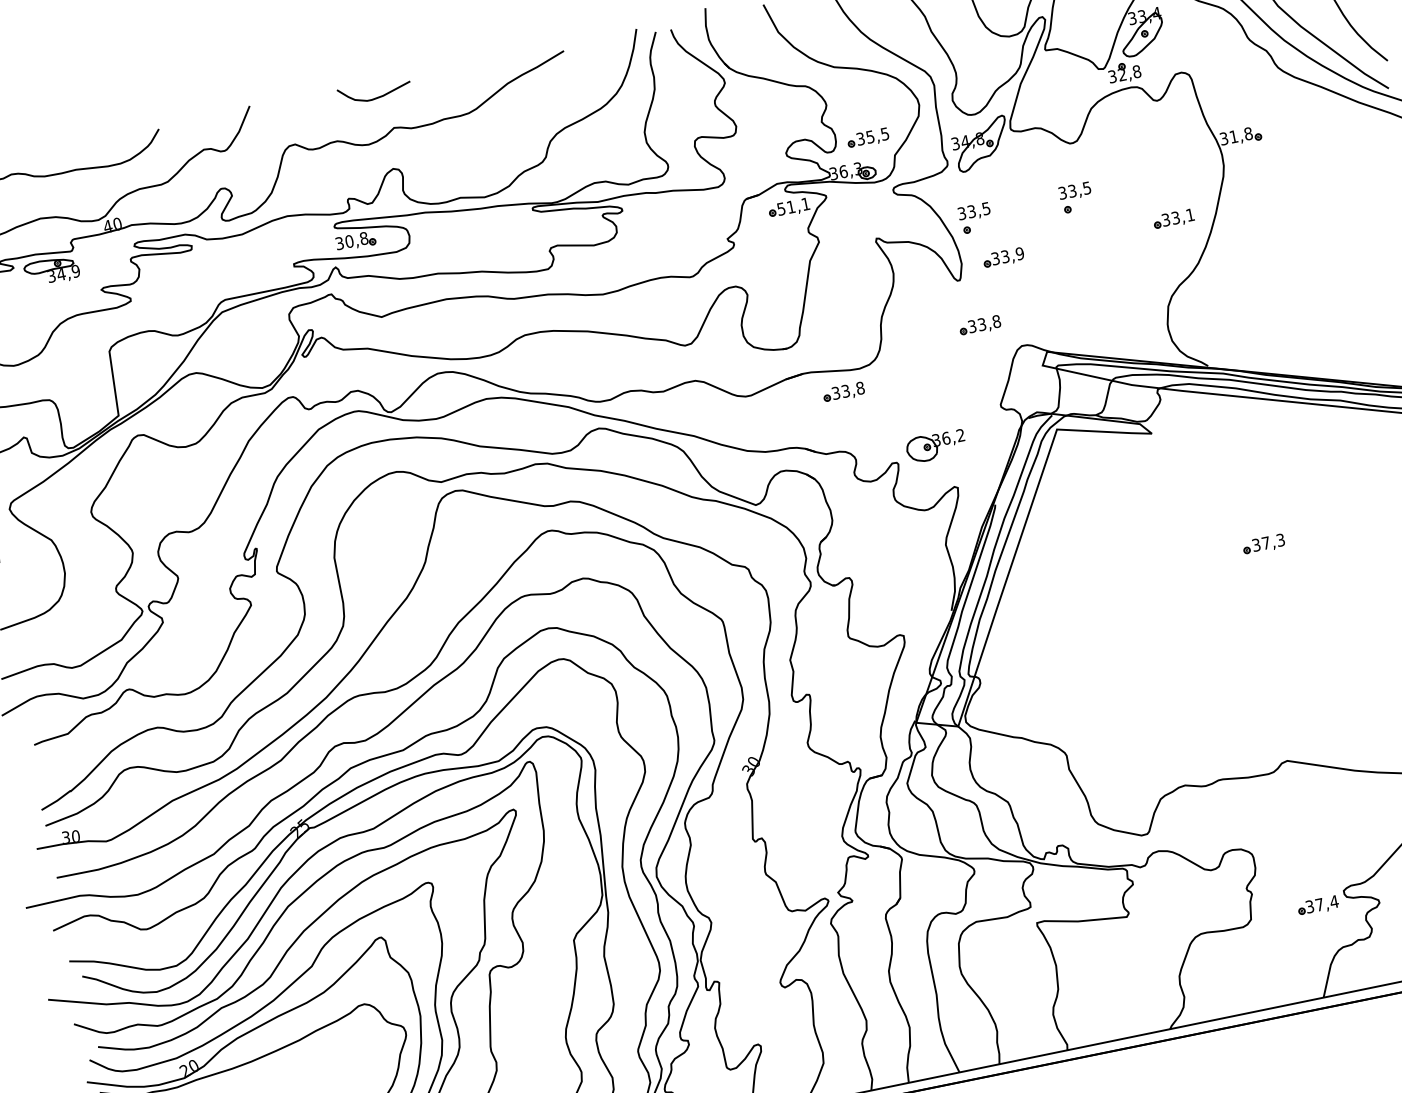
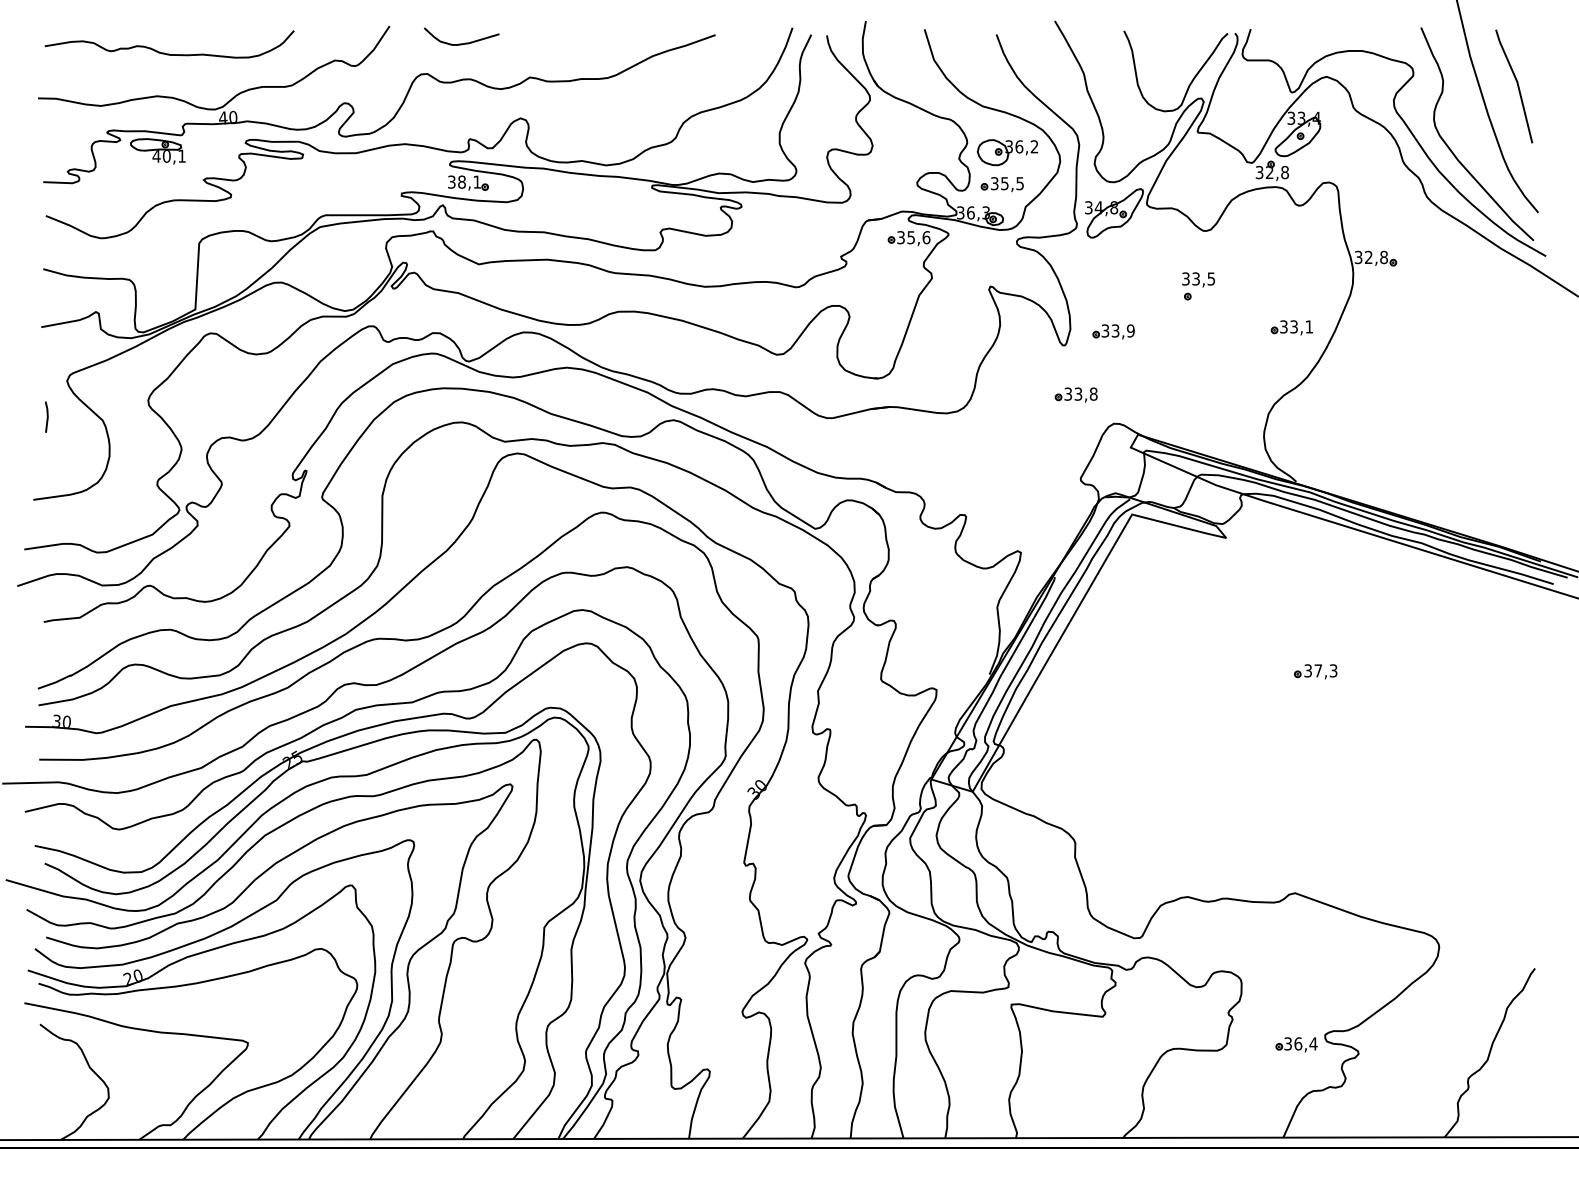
curve: (375, 97) -> (461, 43), moved
text: (1233, 135) -> (1368, 256), 31,8 -> 32,8
text: (793, 206) -> (913, 237), 51,1 -> 35,6
part: (975, 218) -> (1093, 286), removed
text: (356, 239) -> (469, 181), 30,8 -> 38,1
text: (62, 273) -> (168, 155), 34,9 -> 40,1
part: (843, 392) -> (925, 433), removed
part: (935, 446) -> (1007, 152), moved
text: (1319, 904) -> (1298, 1043), 37,4 -> 36,4

